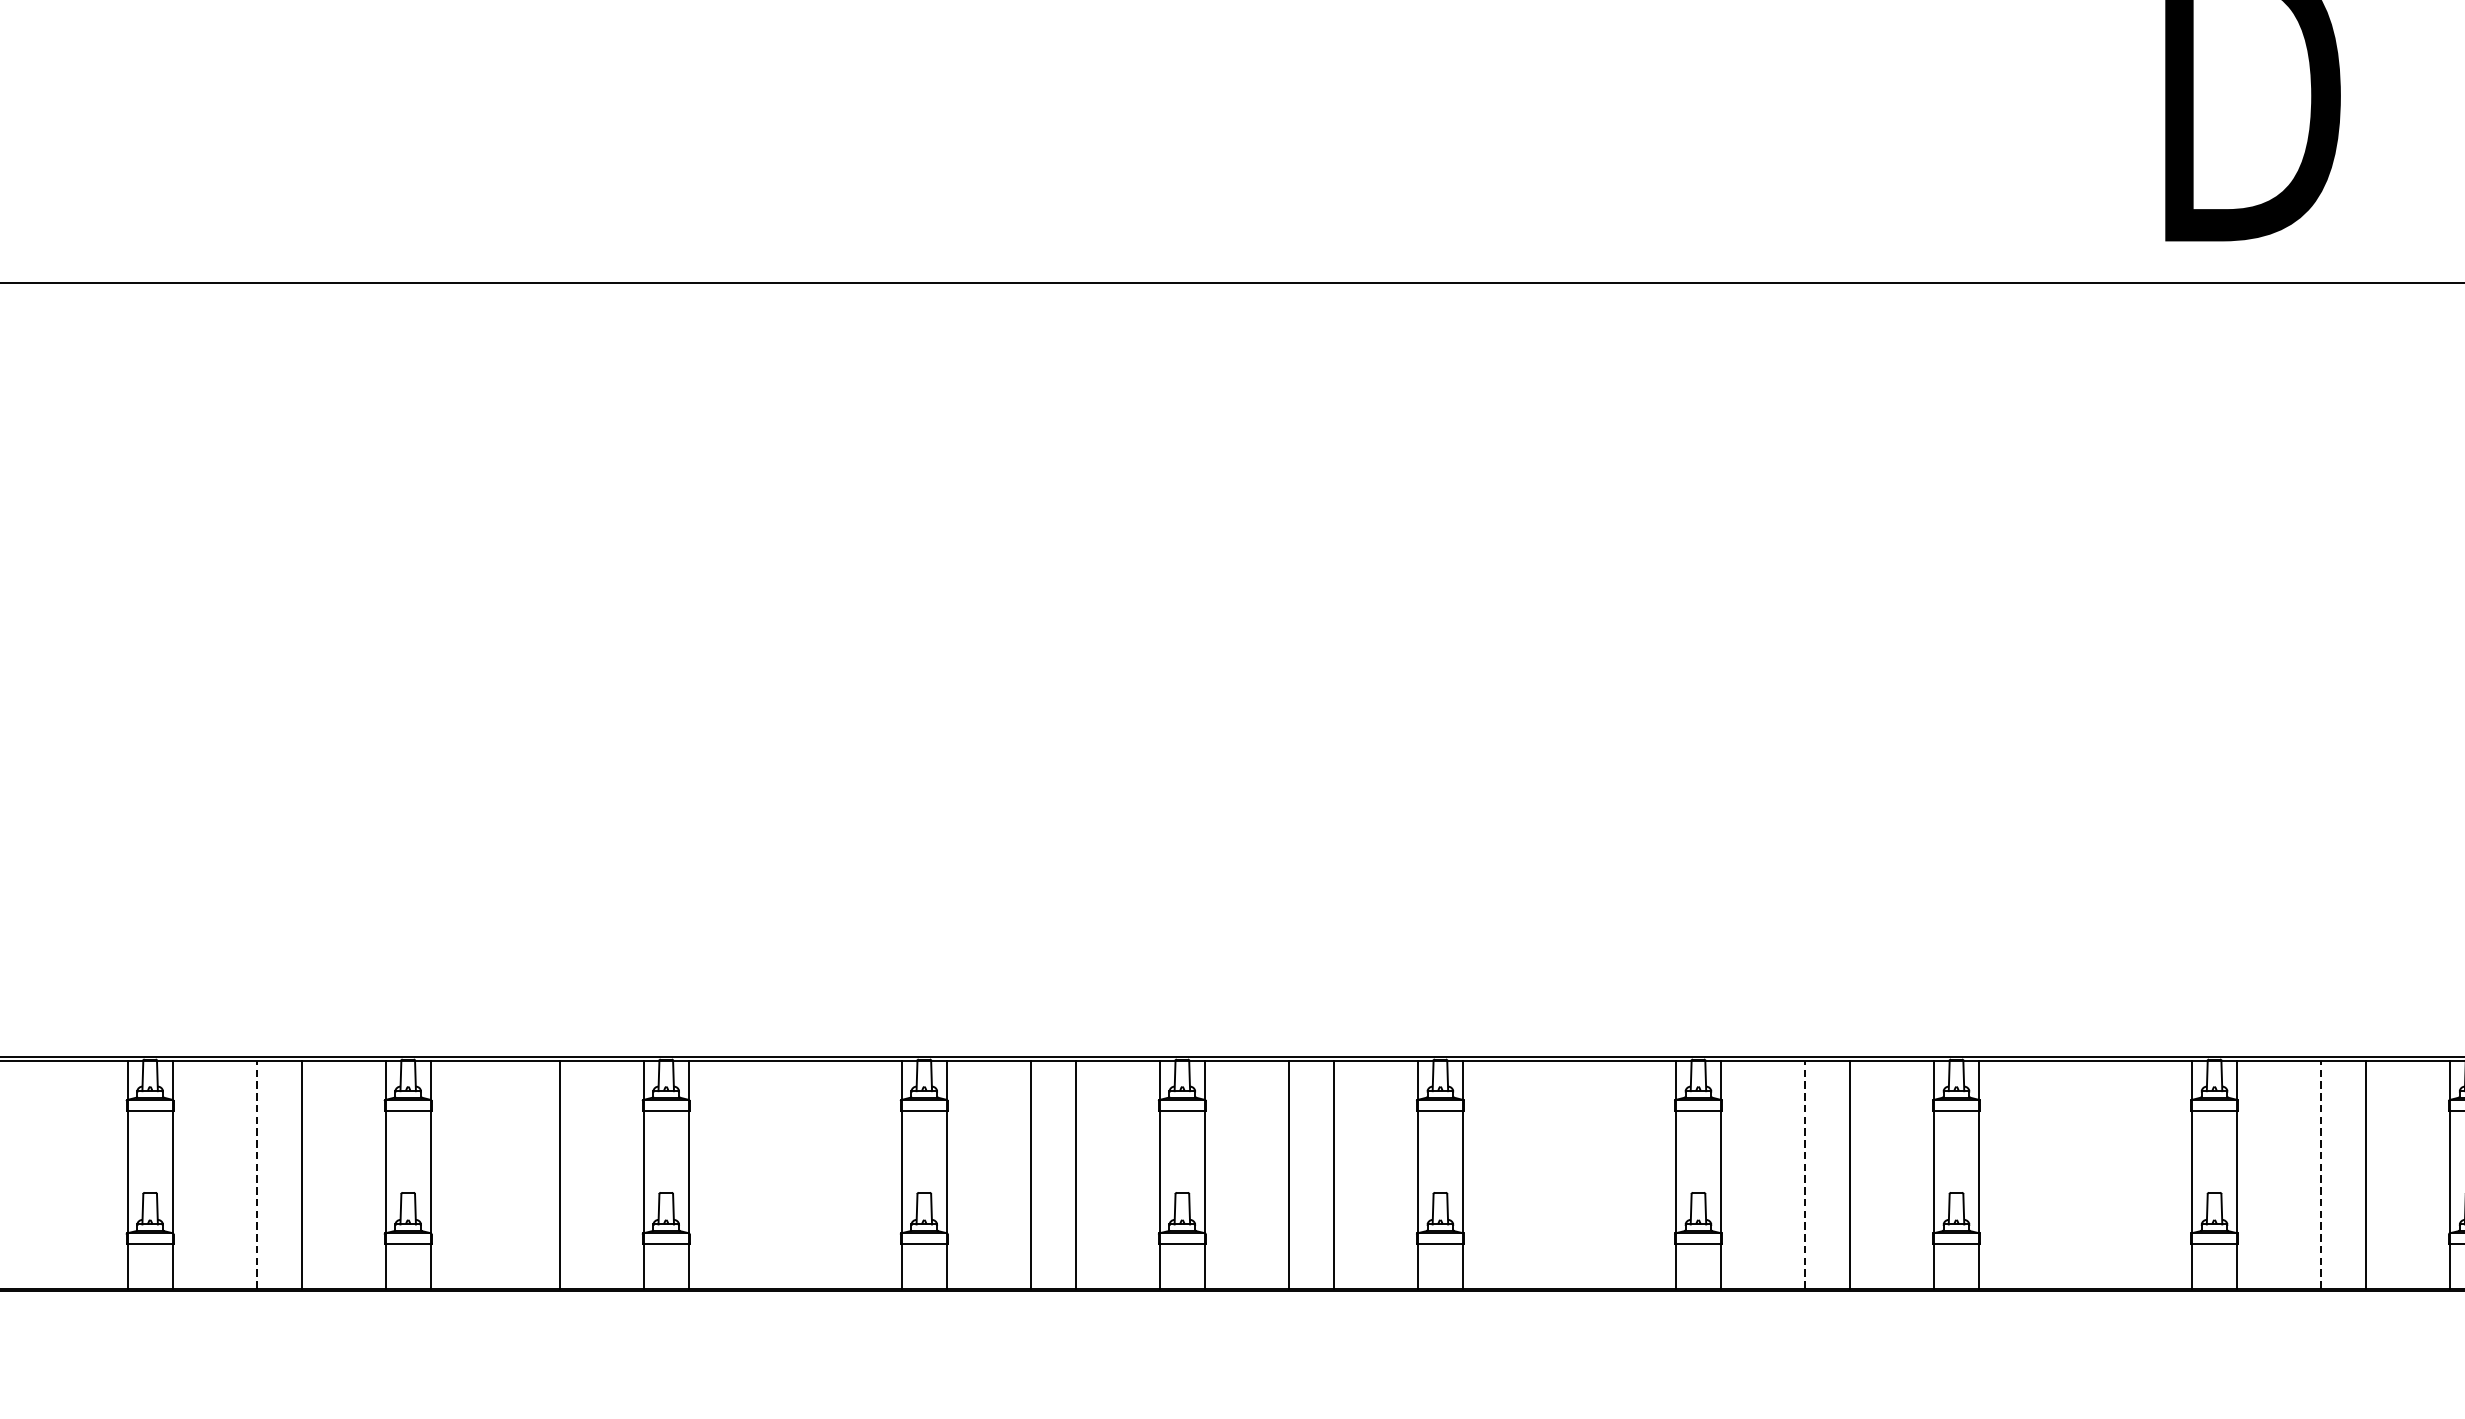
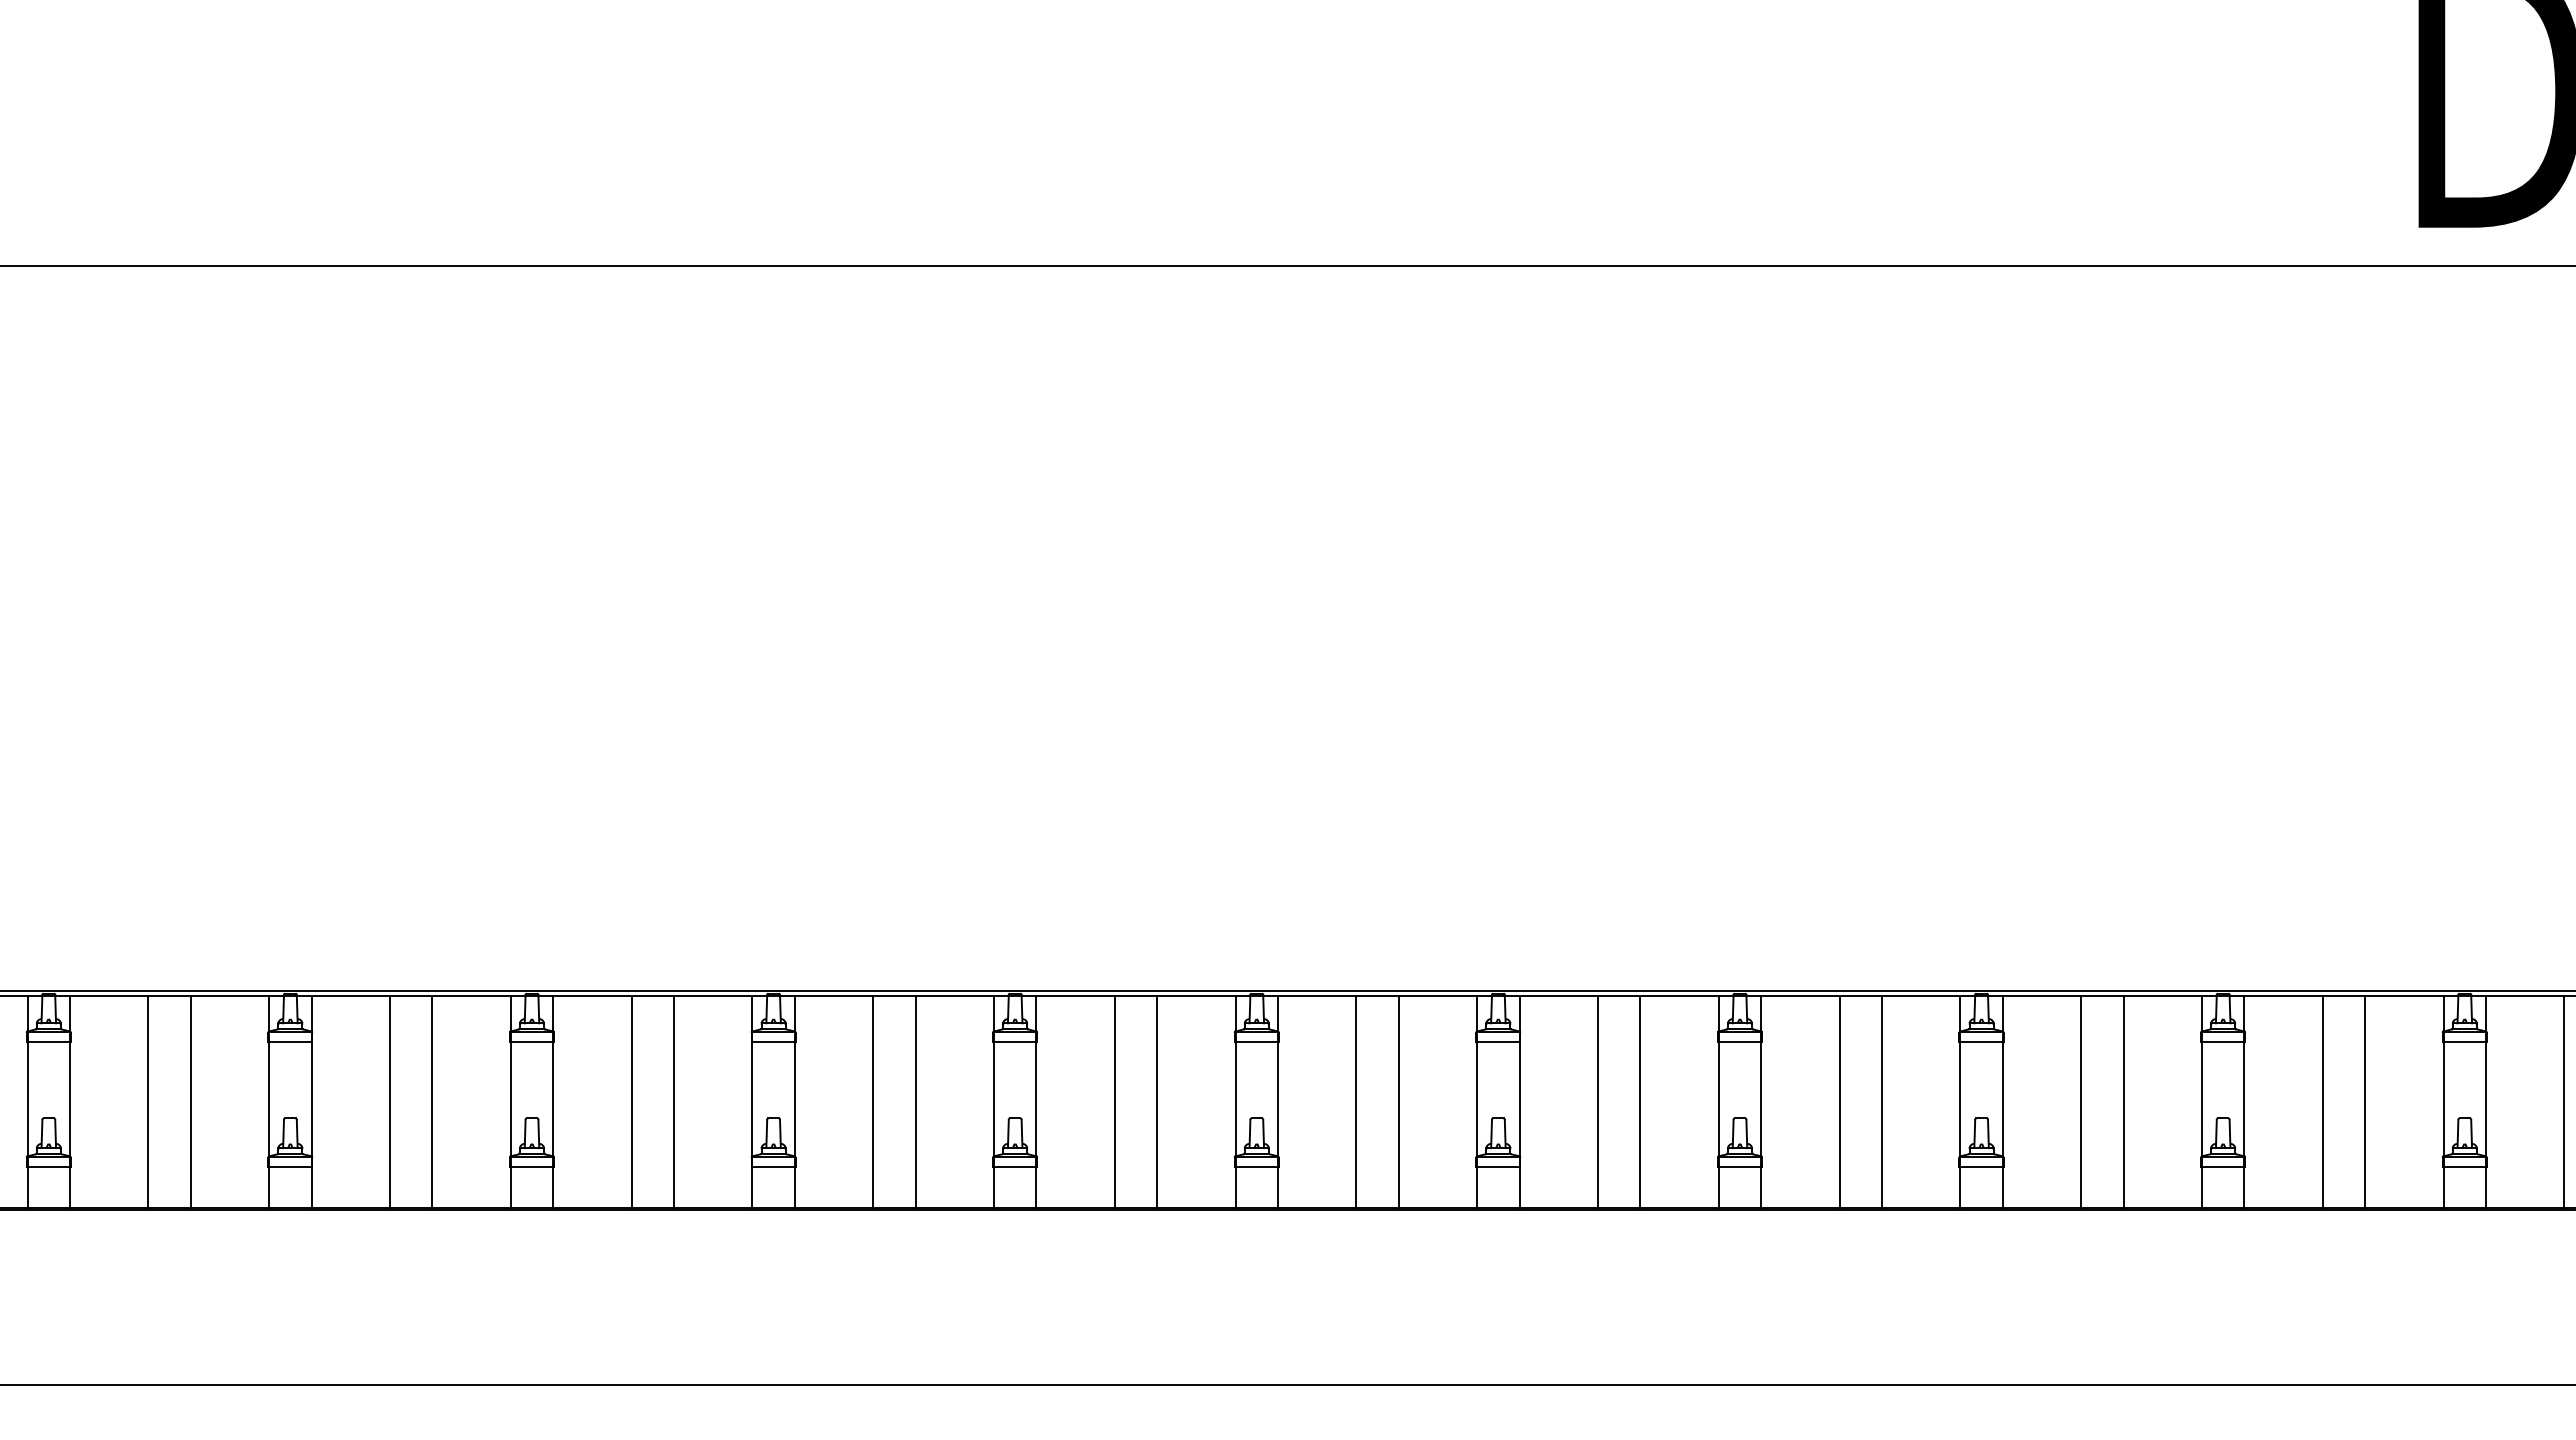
line: (43, 1174) -> (432, 1101), added
line: (256, 1174) -> (631, 1101), dashed -> solid
line: (514, 1174) -> (873, 1101), added
line: (772, 1174) -> (1114, 1101), added
line: (818, 1174) -> (1157, 1101), added
line: (1546, 1174) -> (1839, 1101), added
line: (1591, 1174) -> (1881, 1101), added
line: (1805, 1174) -> (2081, 1101), dashed -> solid
line: (2062, 1174) -> (2322, 1101), added
line: (2108, 1174) -> (2365, 1101), added
line: (2321, 1174) -> (2564, 1101), dashed -> solid

